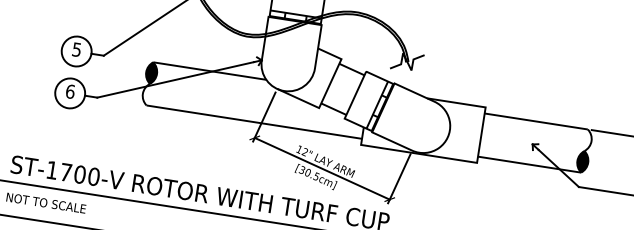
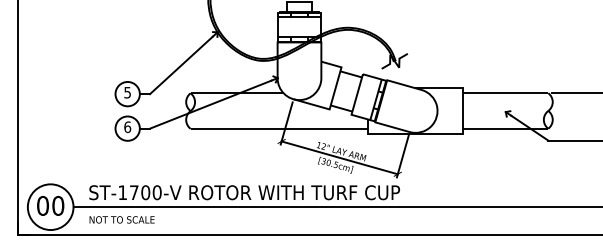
fill: (151, 73) -> (190, 102), removed
fill: (581, 161) -> (547, 119), removed

